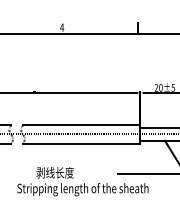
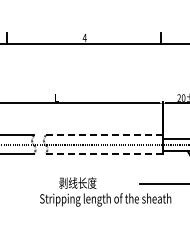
line: (81, 125) -> (104, 135), solid -> dashed
line: (81, 144) -> (104, 154), solid -> dashed

